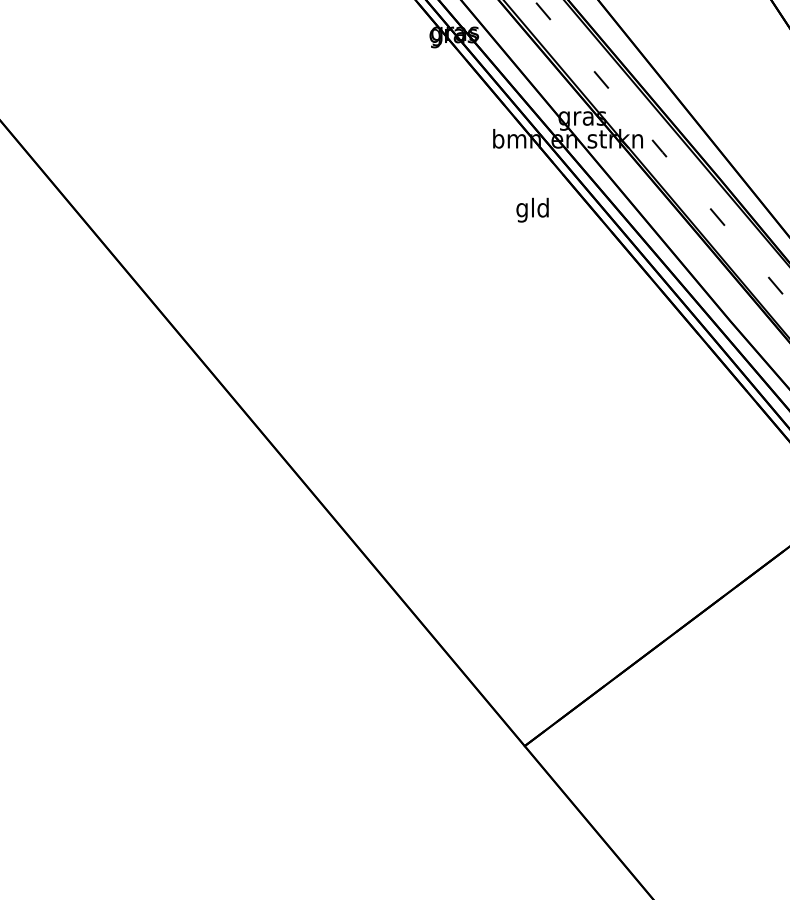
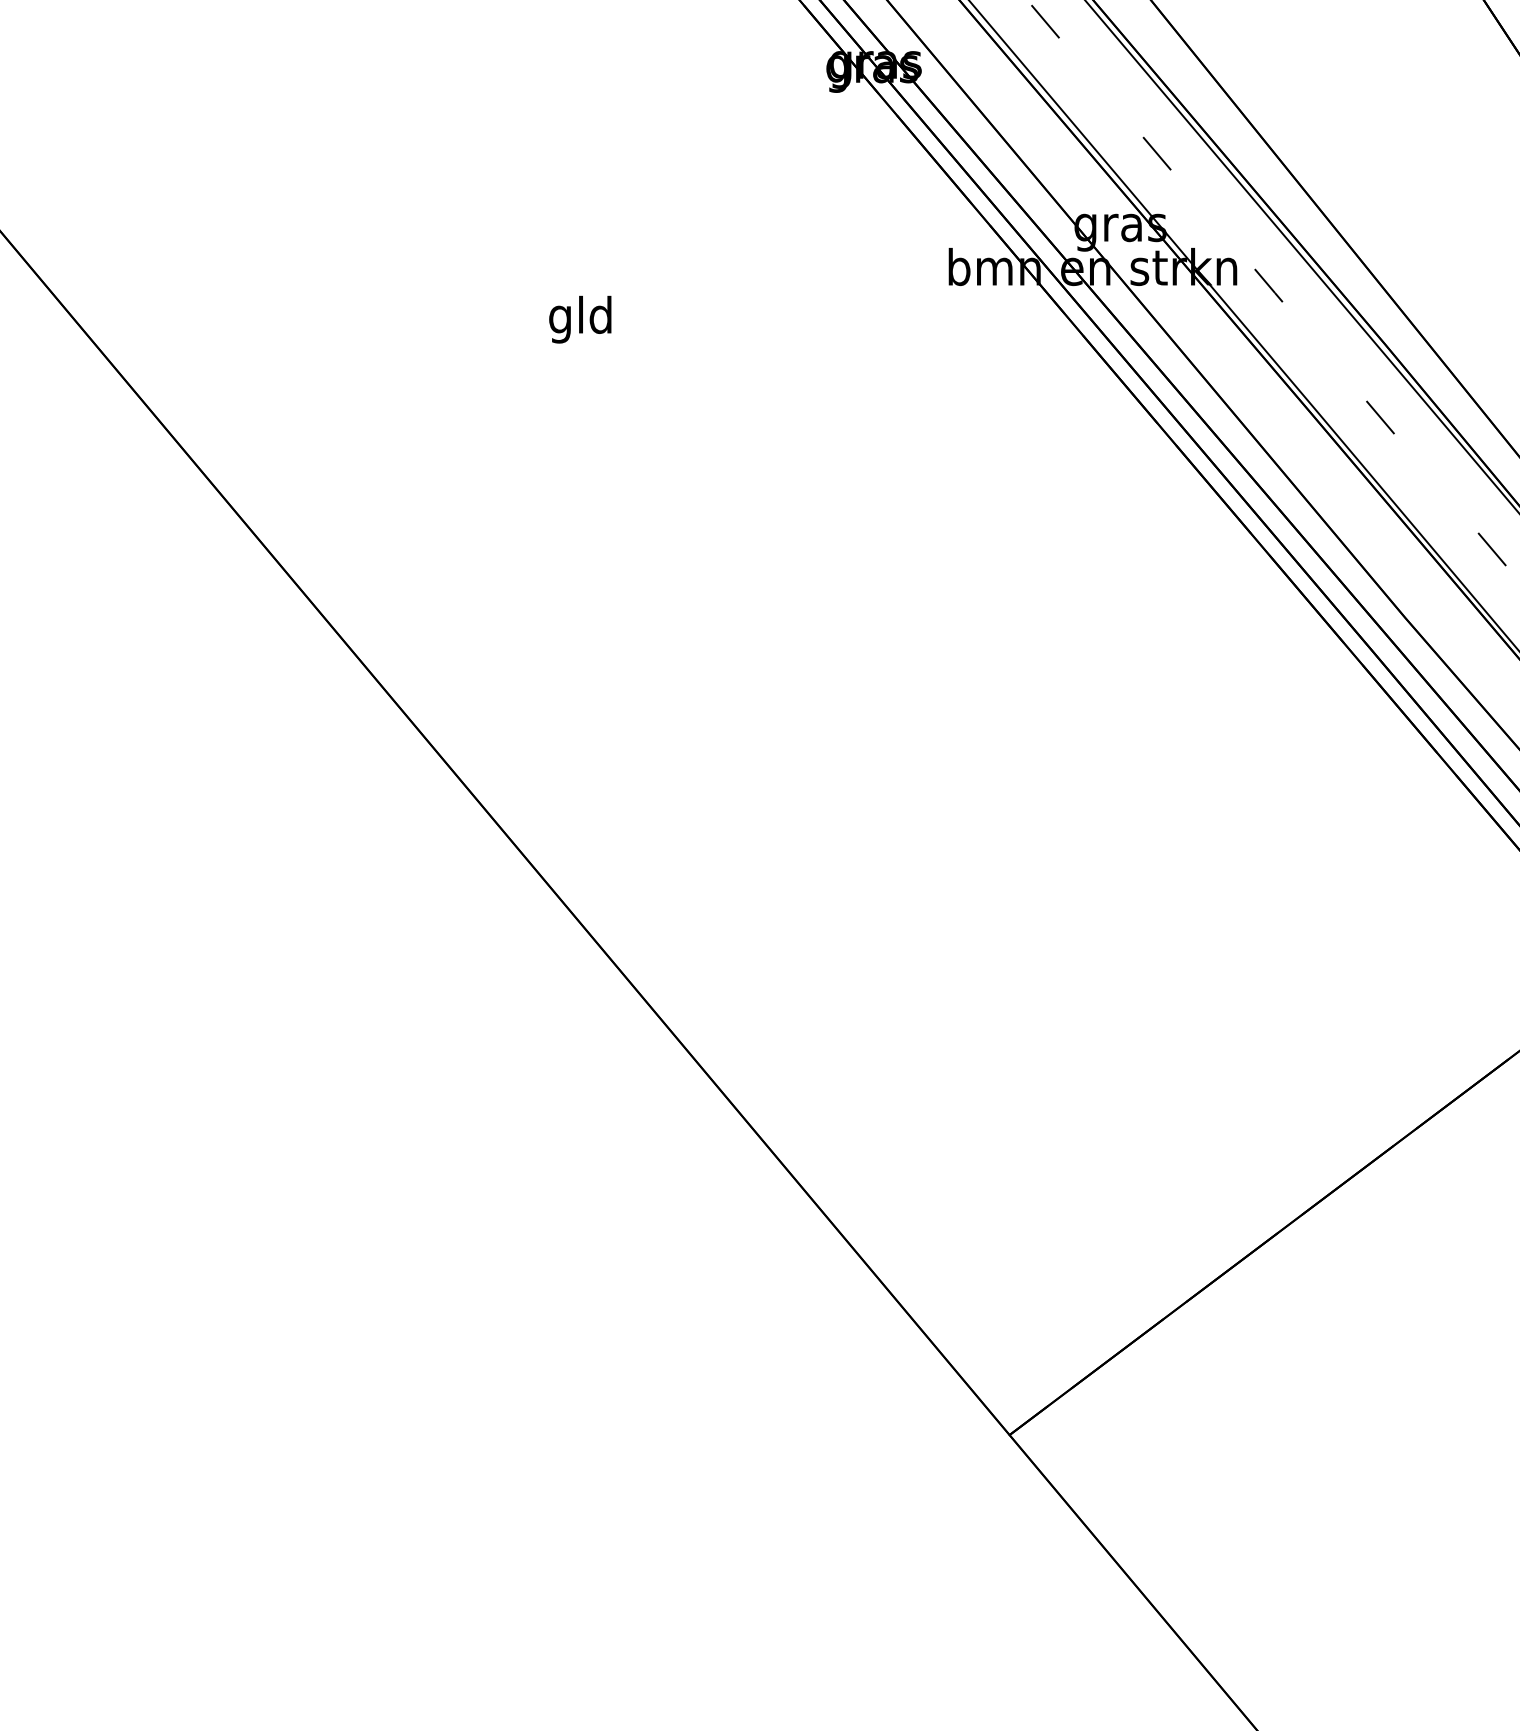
text: (532, 209) -> (580, 318), moved

